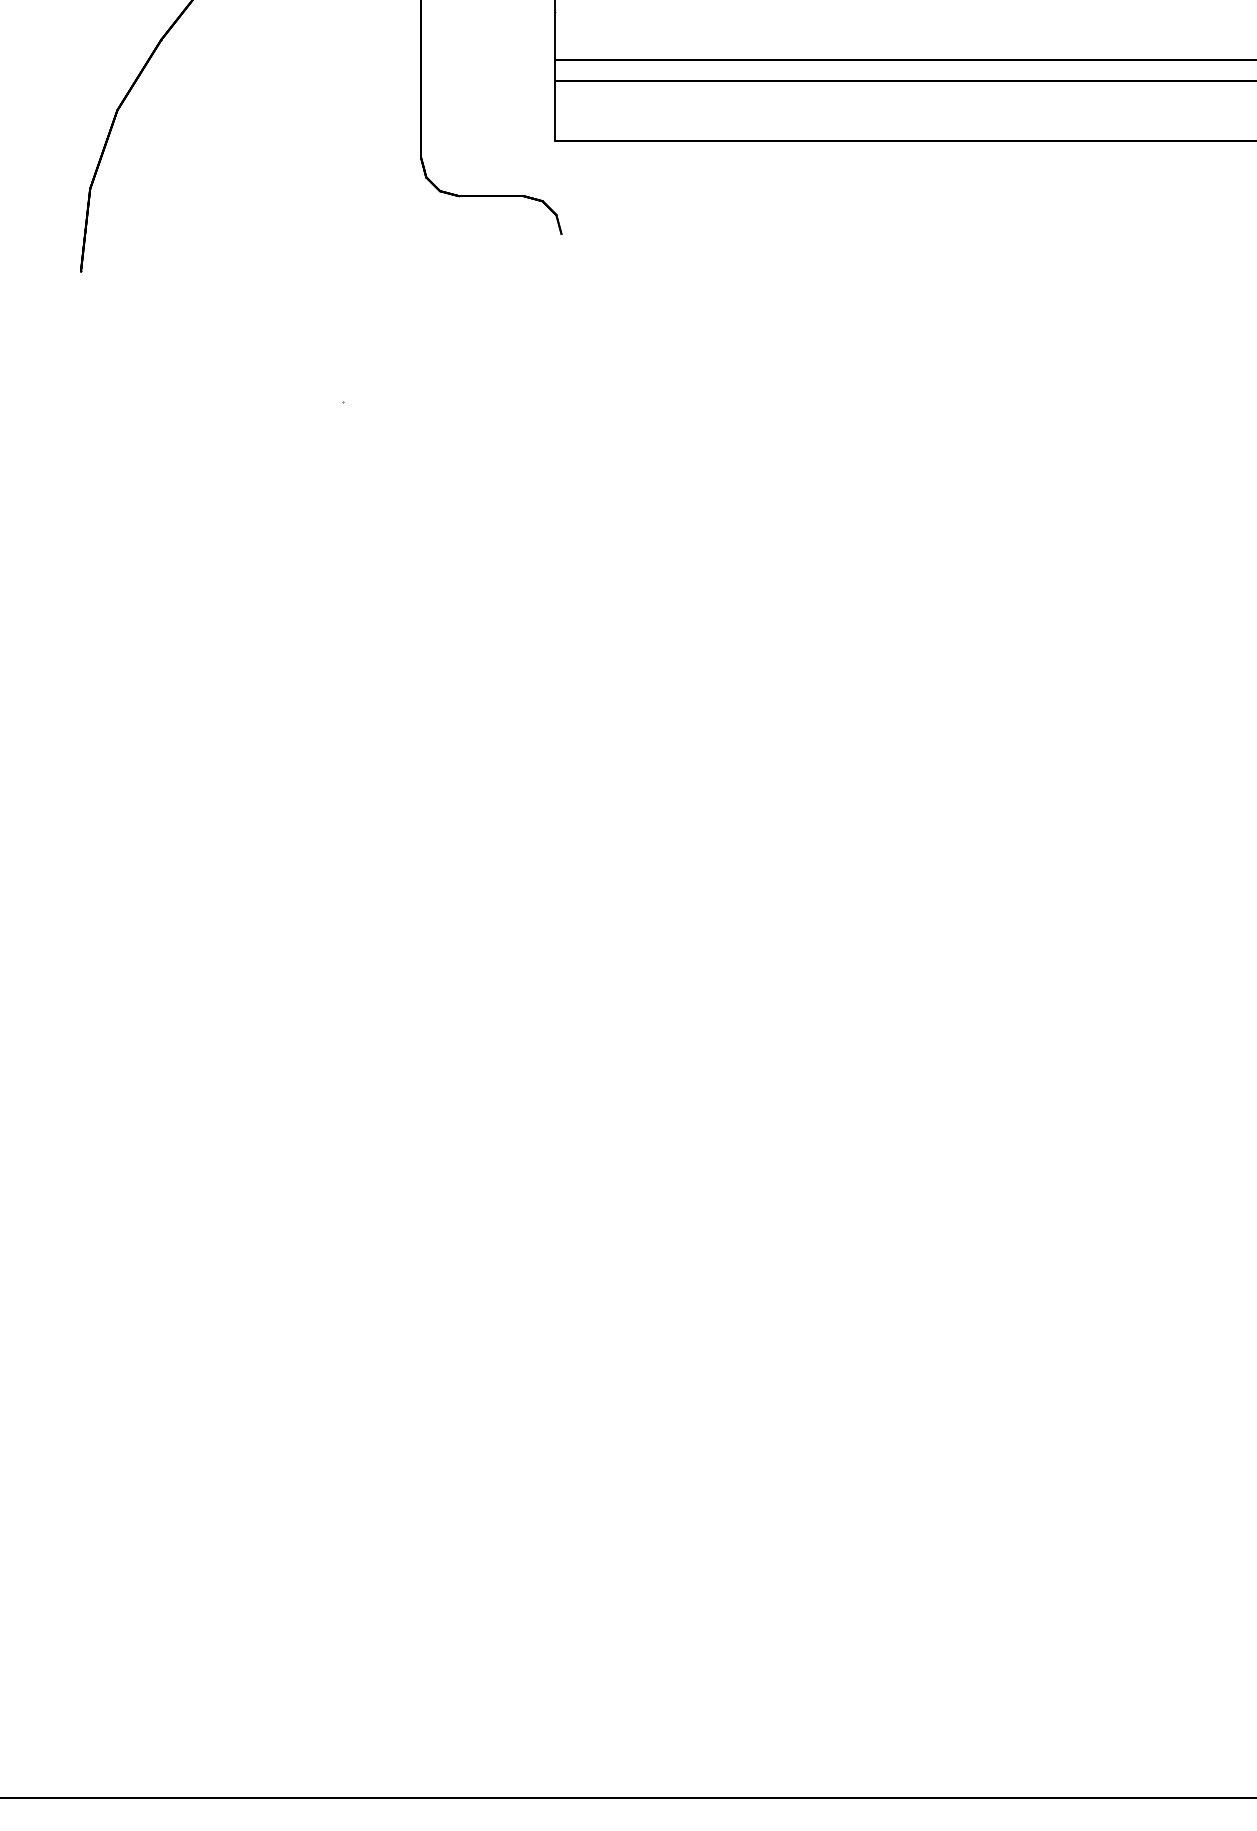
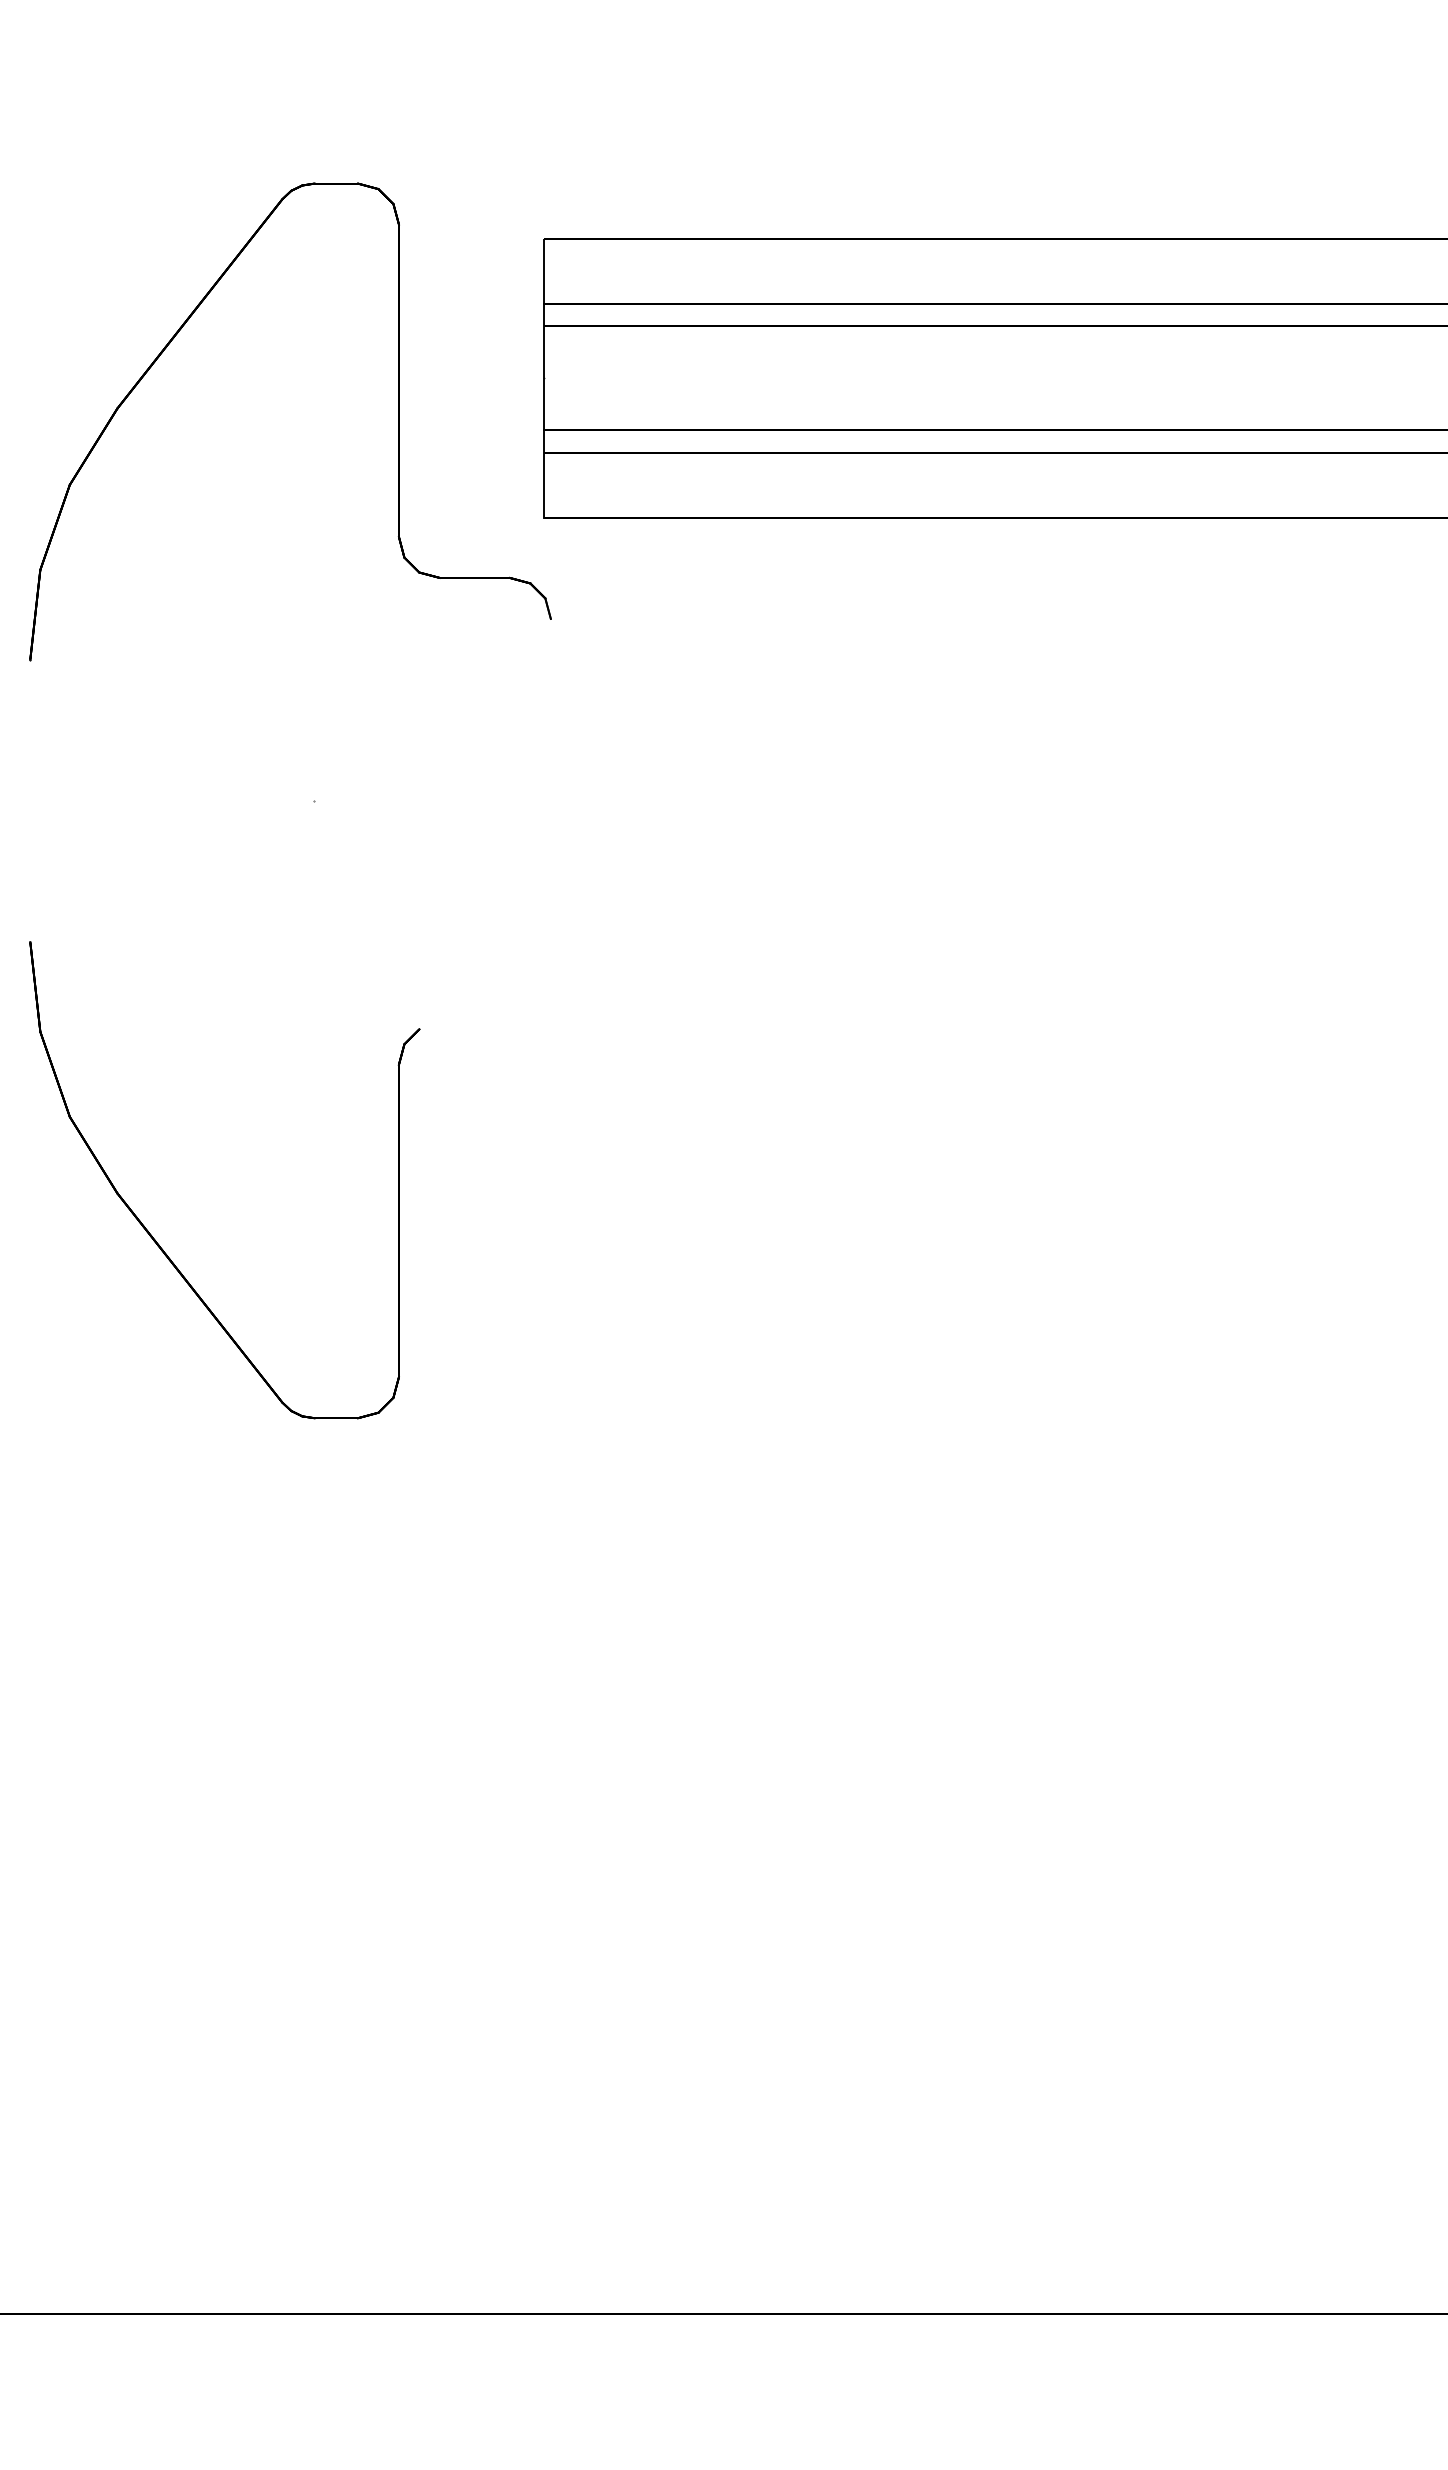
part: (193, 803) -> (152, 1235), added

